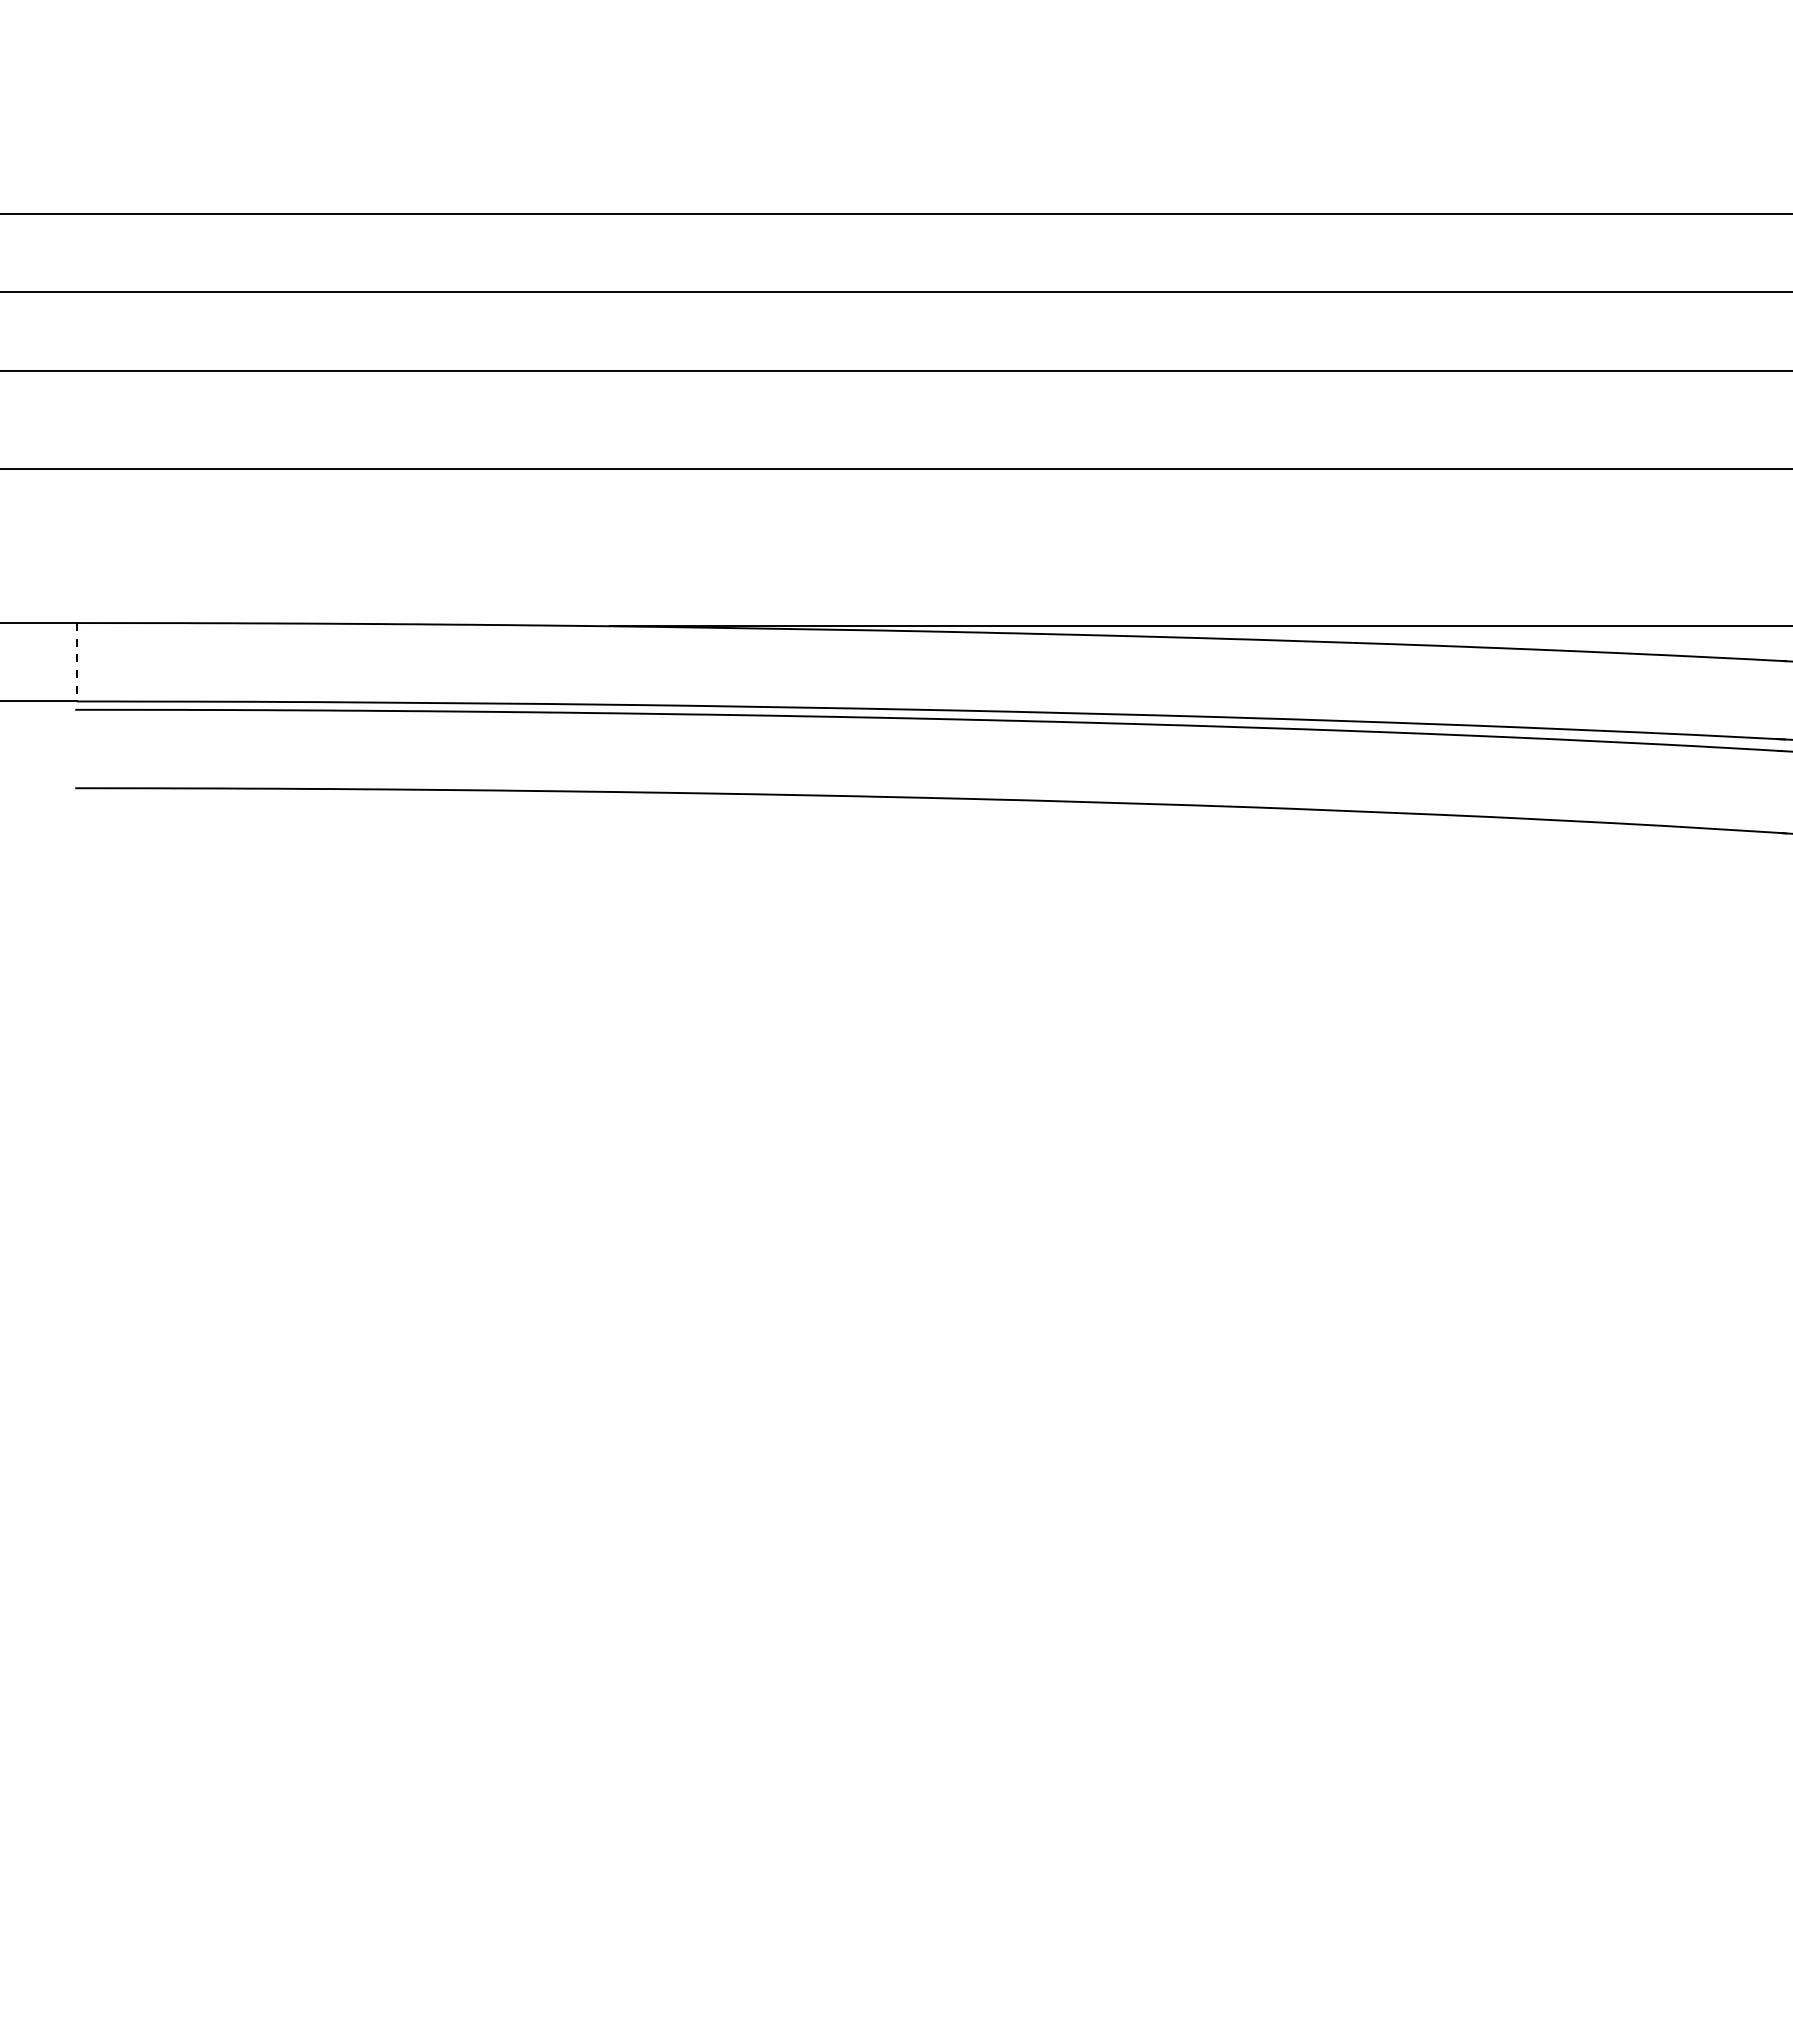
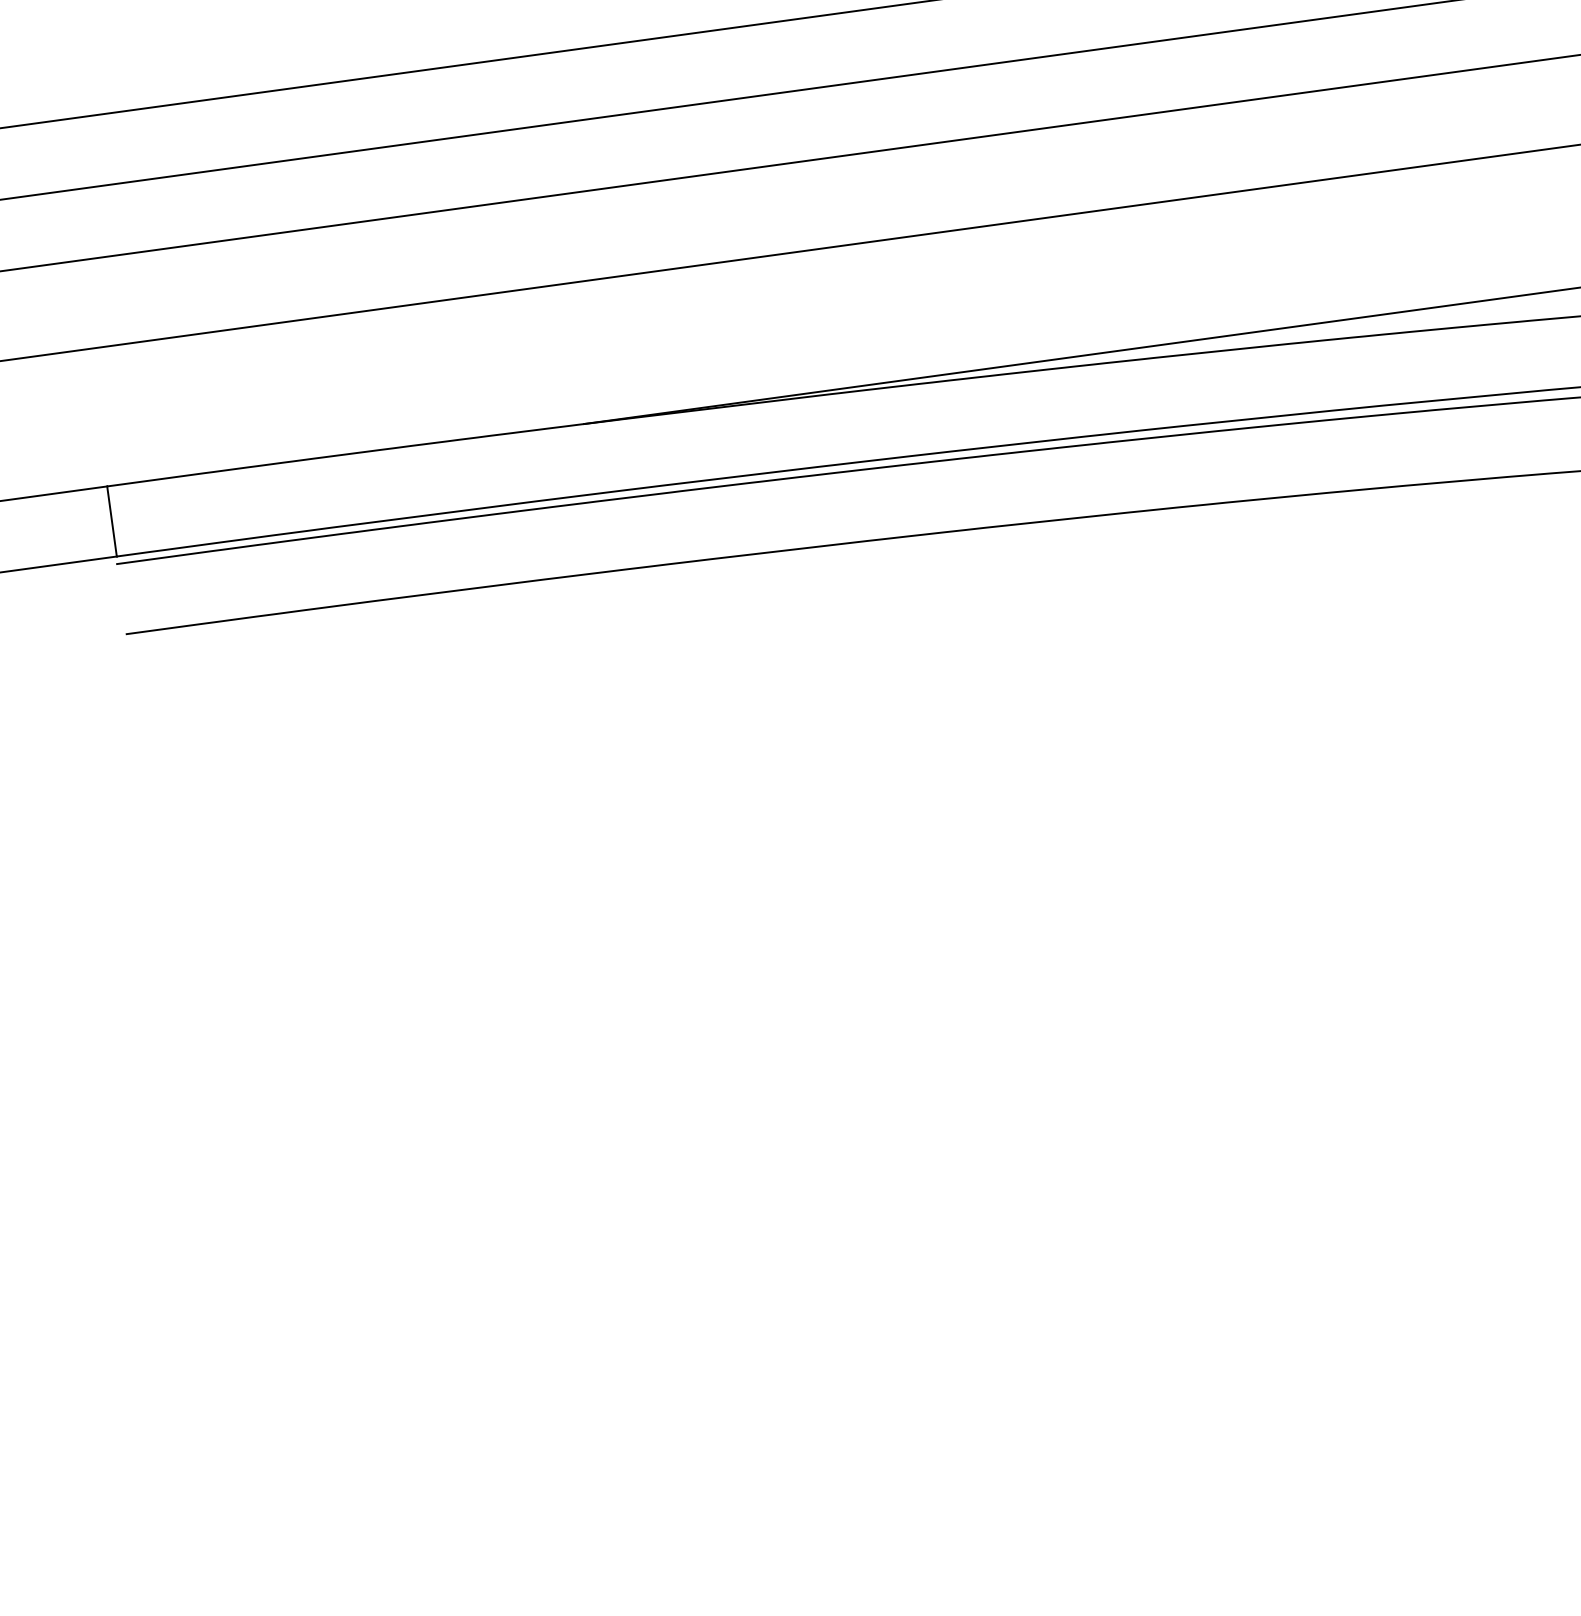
line: (77, 662) -> (112, 521), dashed -> solid

